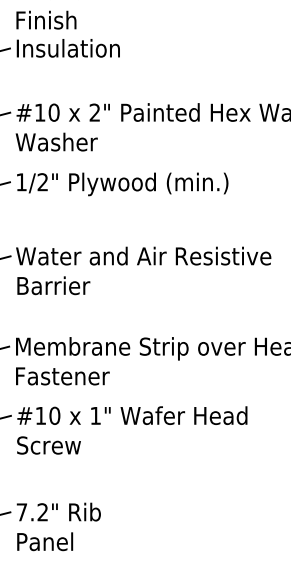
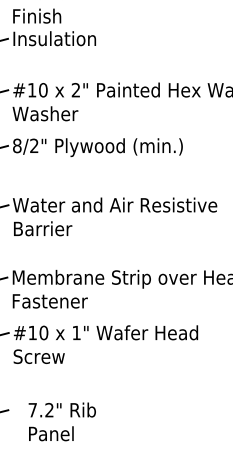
text: (21, 182) -> (17, 146), 1/2" -> 8/2"
text: (58, 526) -> (62, 421), moved

